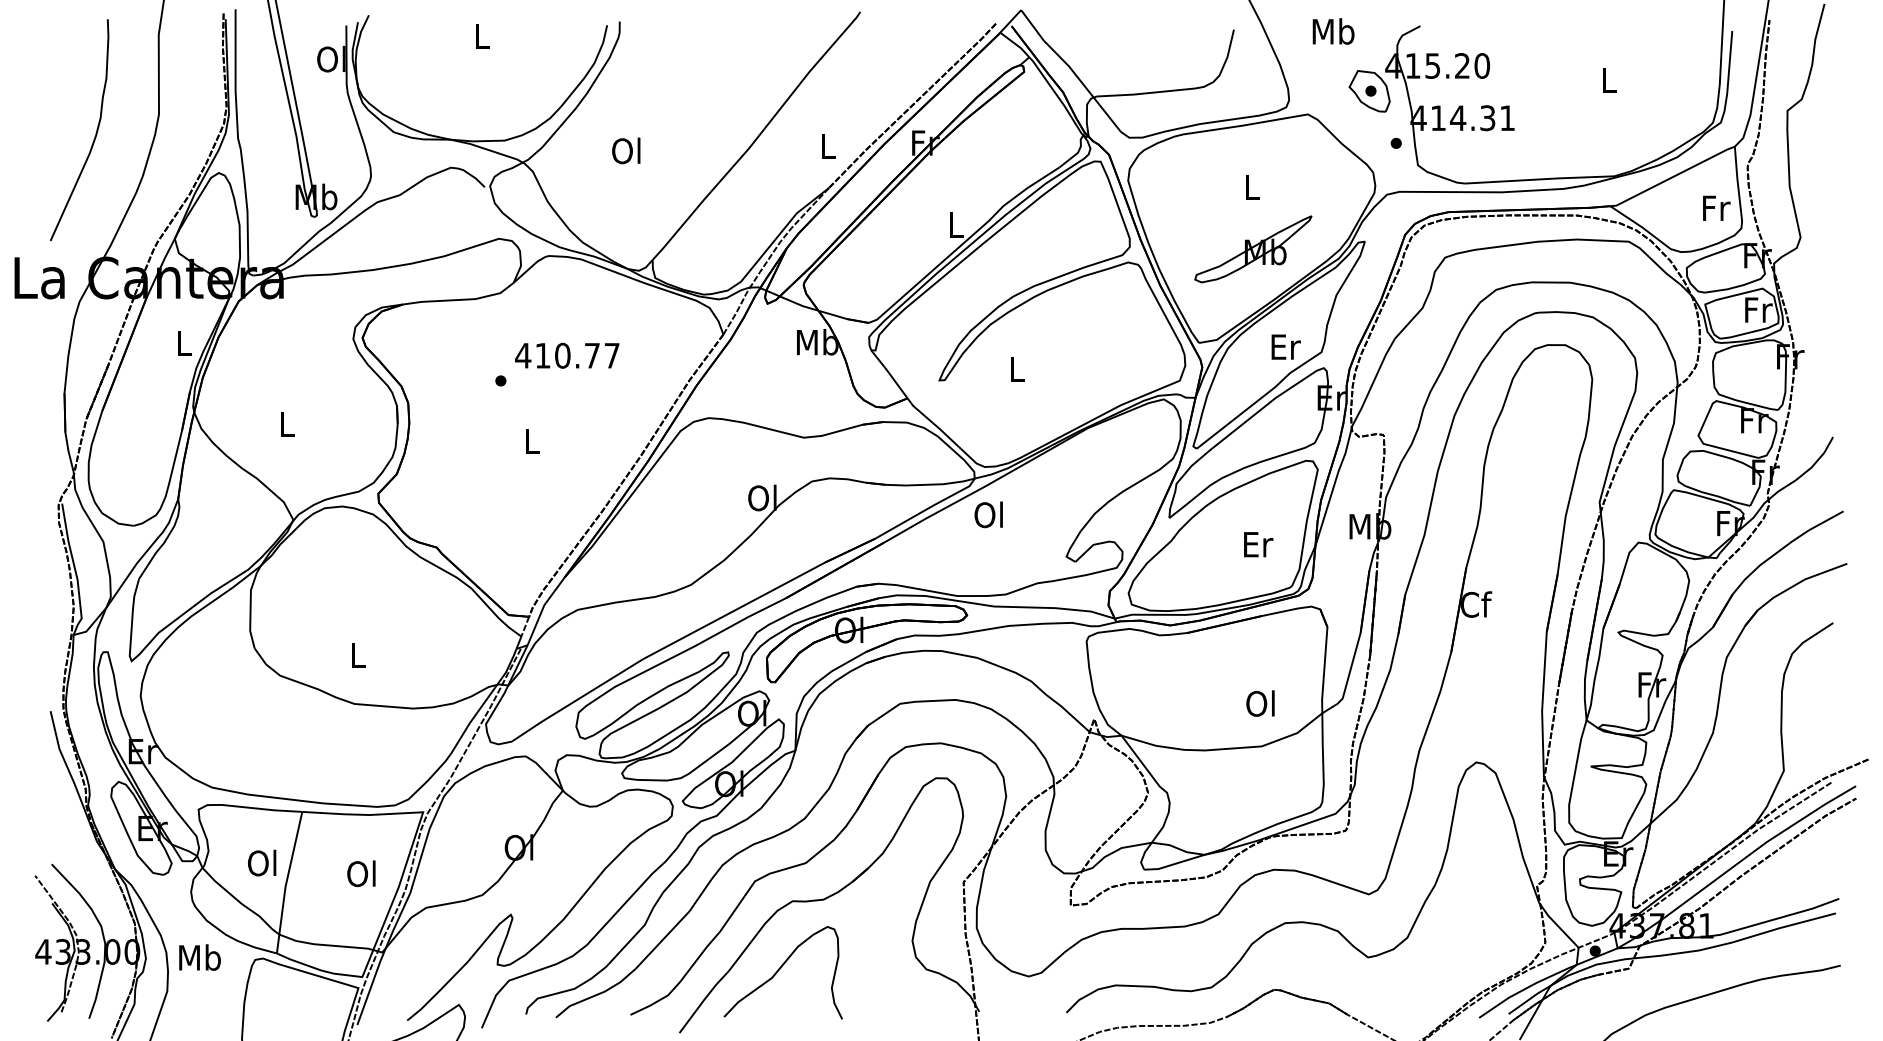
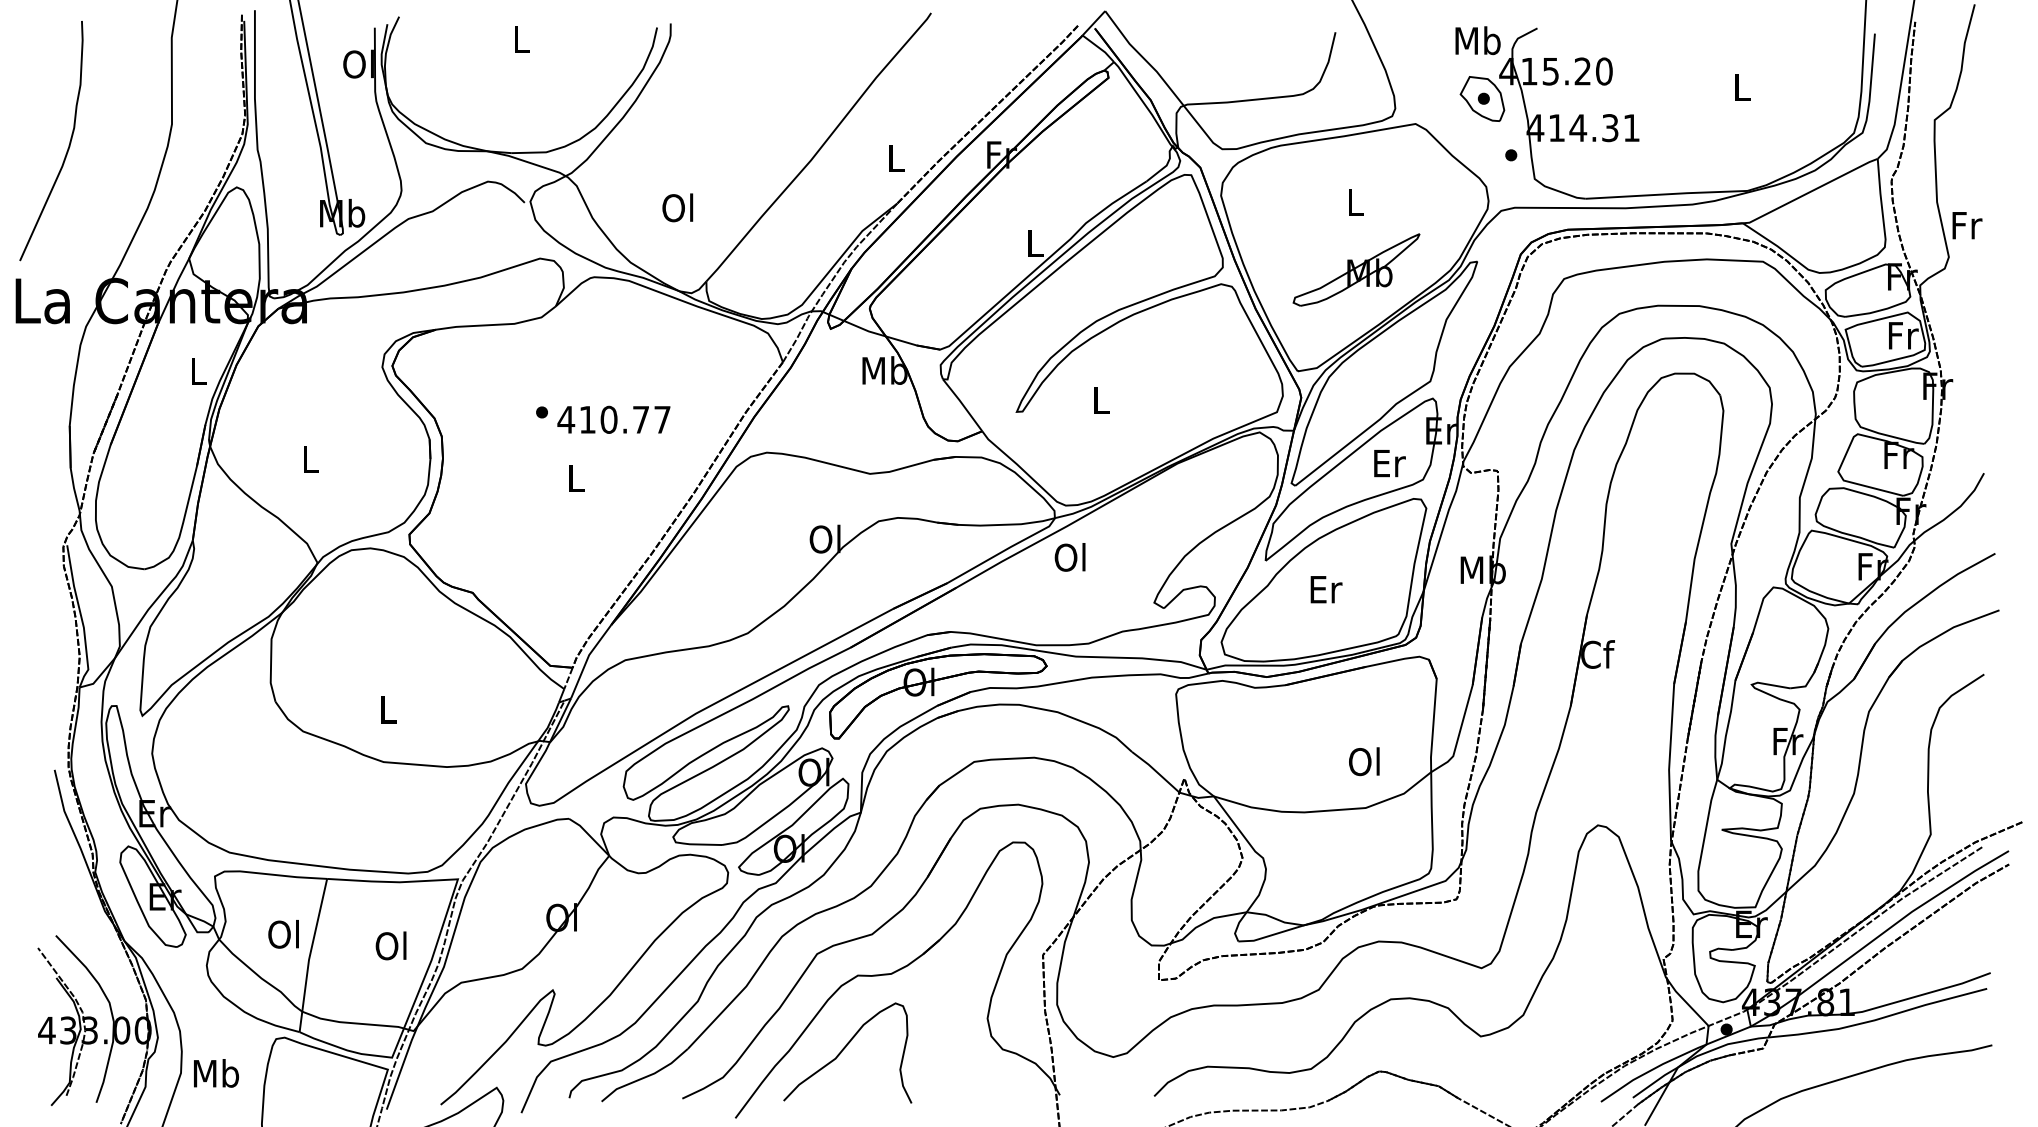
text: (1333, 31) -> (1477, 40), moved
curve: (94, 136) -> (67, 147), moved
text: (626, 150) -> (678, 207), moved
text: (1716, 207) -> (1967, 224), moved
text: (1285, 346) -> (1389, 462), moved
text: (567, 355) -> (614, 419), moved
text: (1258, 544) -> (1326, 589), moved
text: (199, 957) -> (215, 1073), moved

